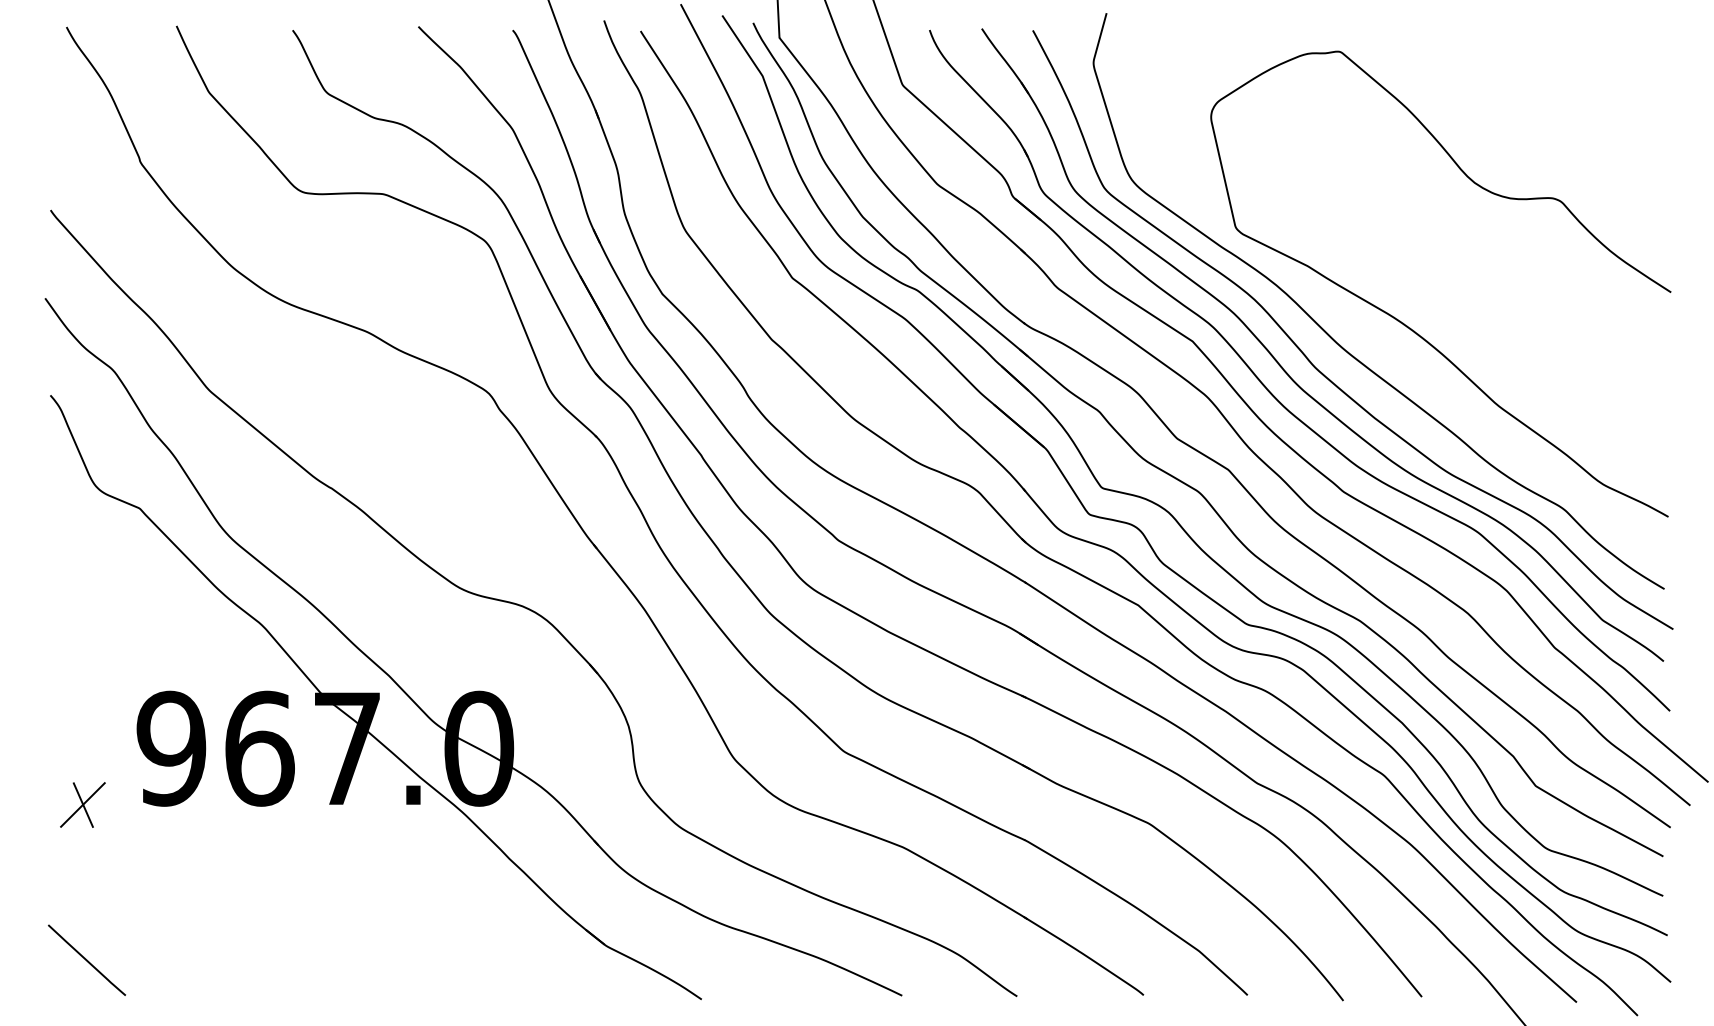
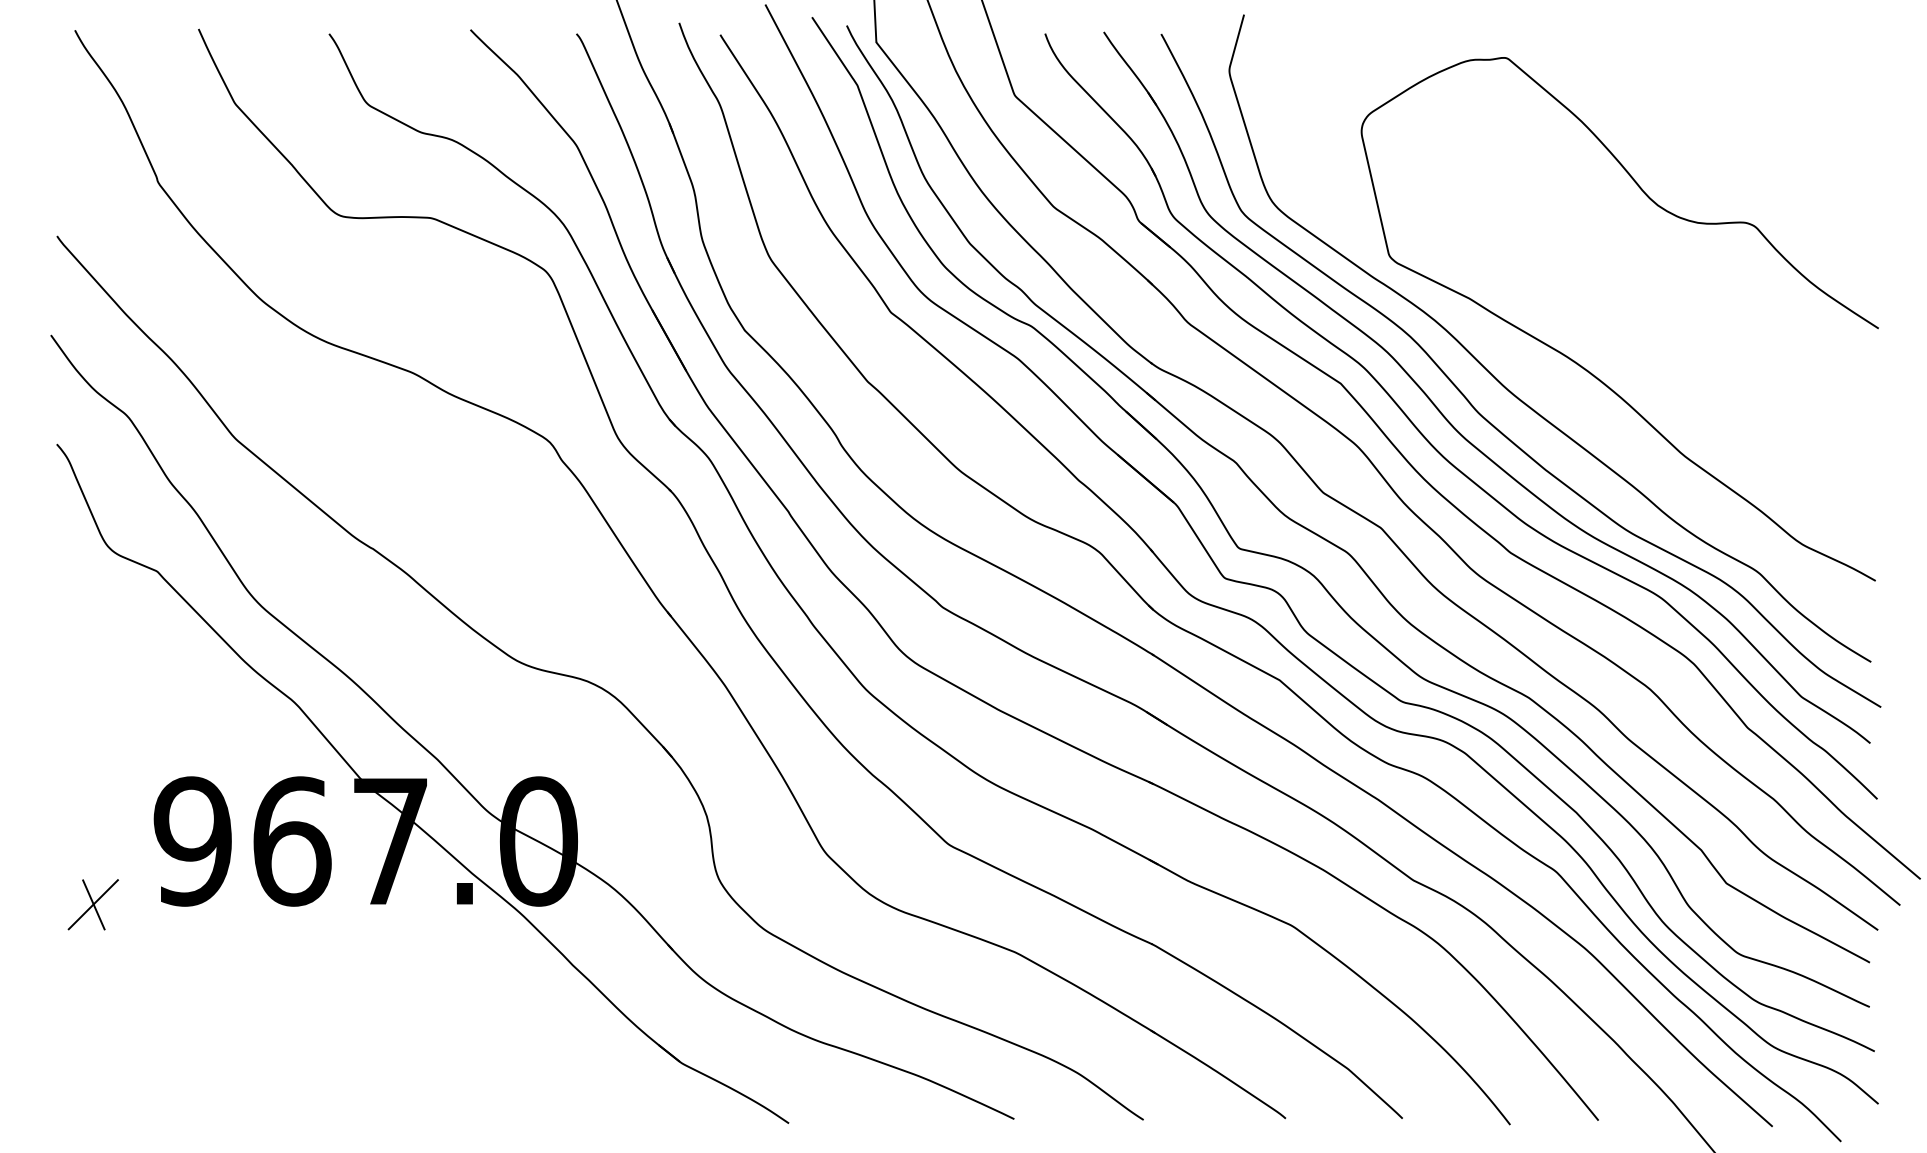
line: (86, 960) -> (97, 1079), removed

